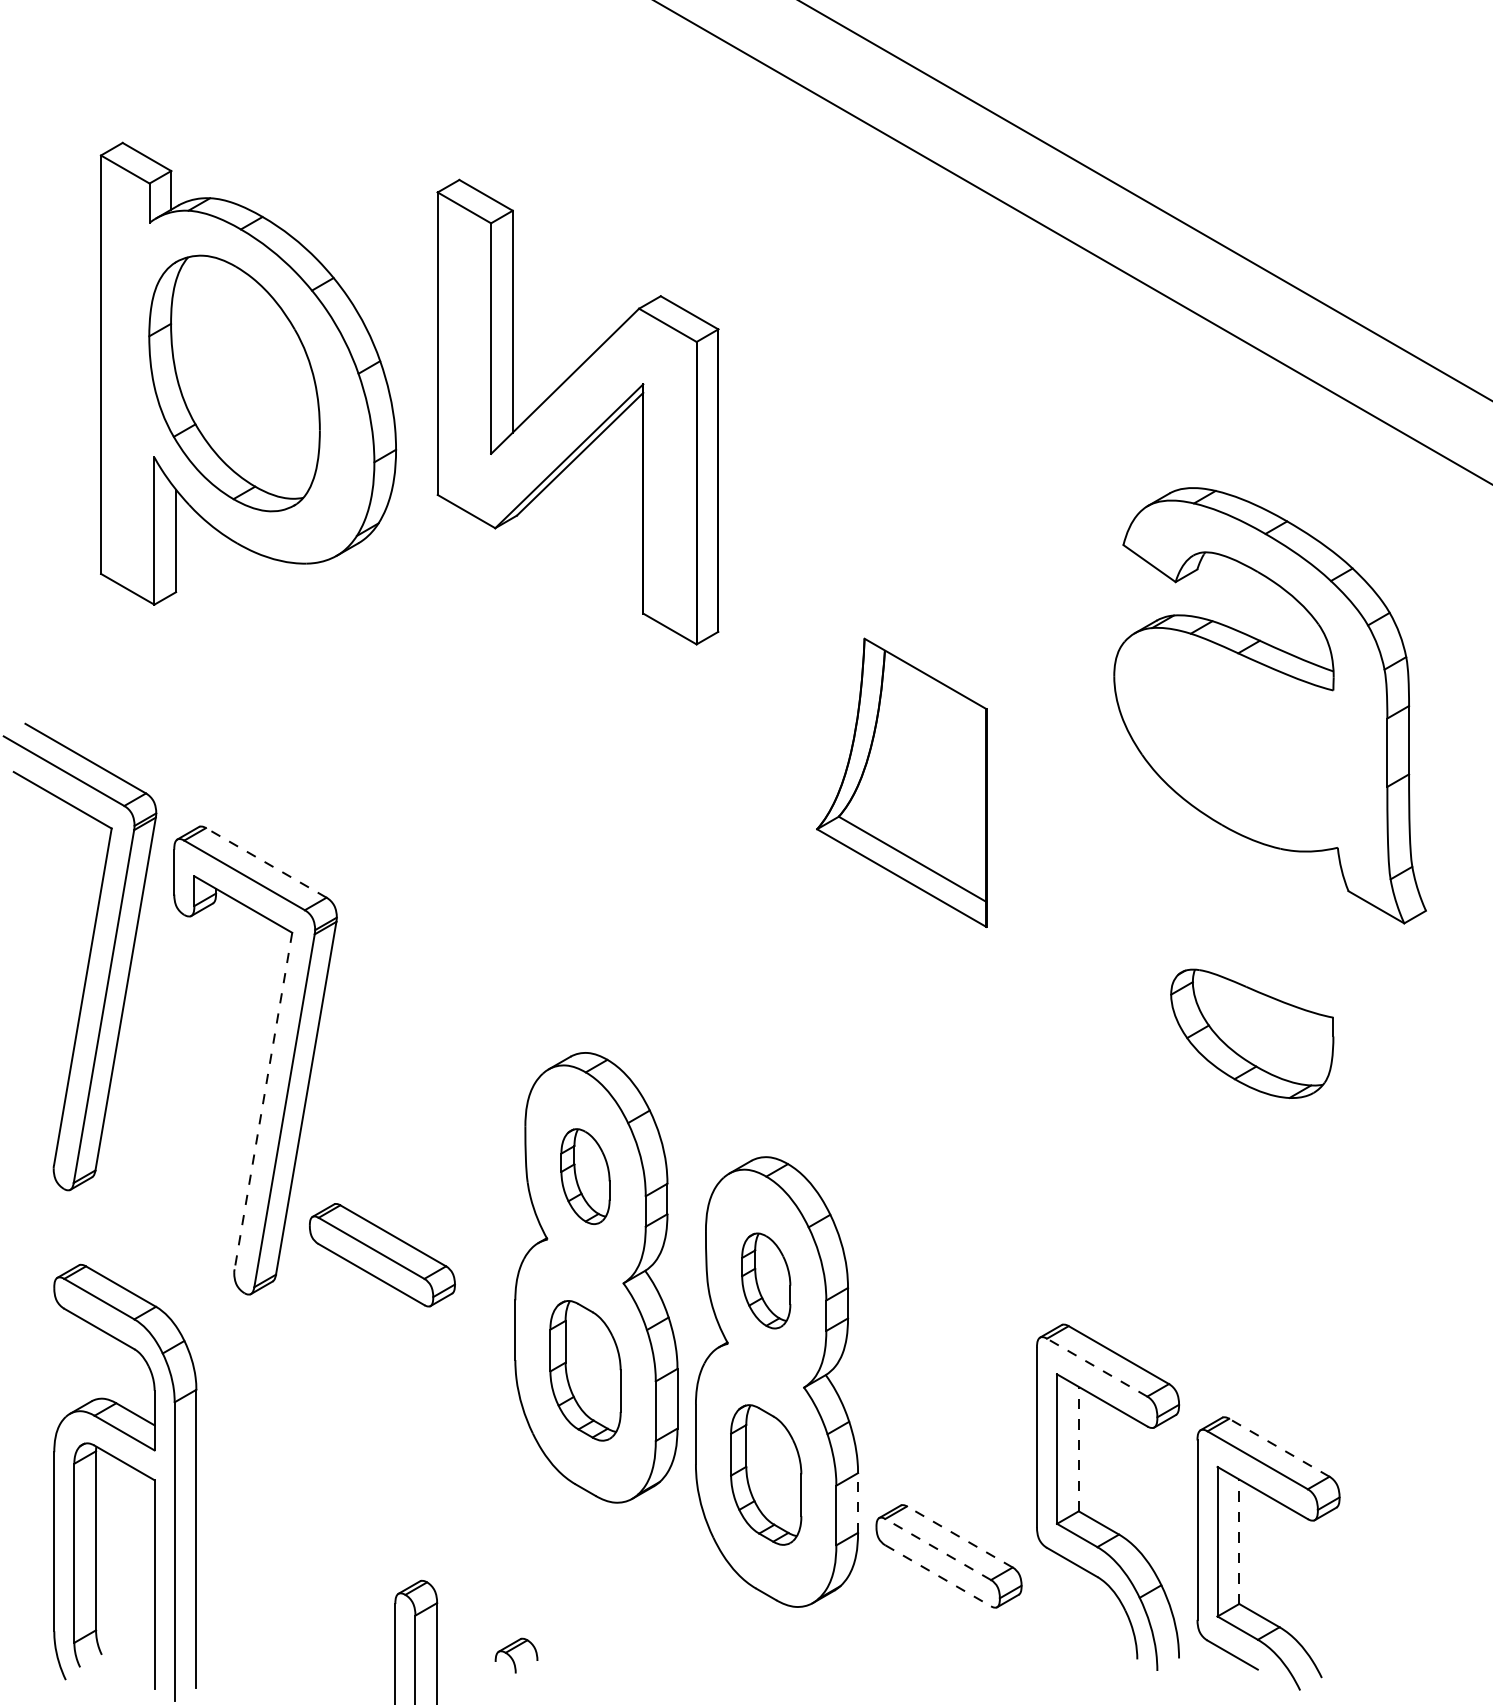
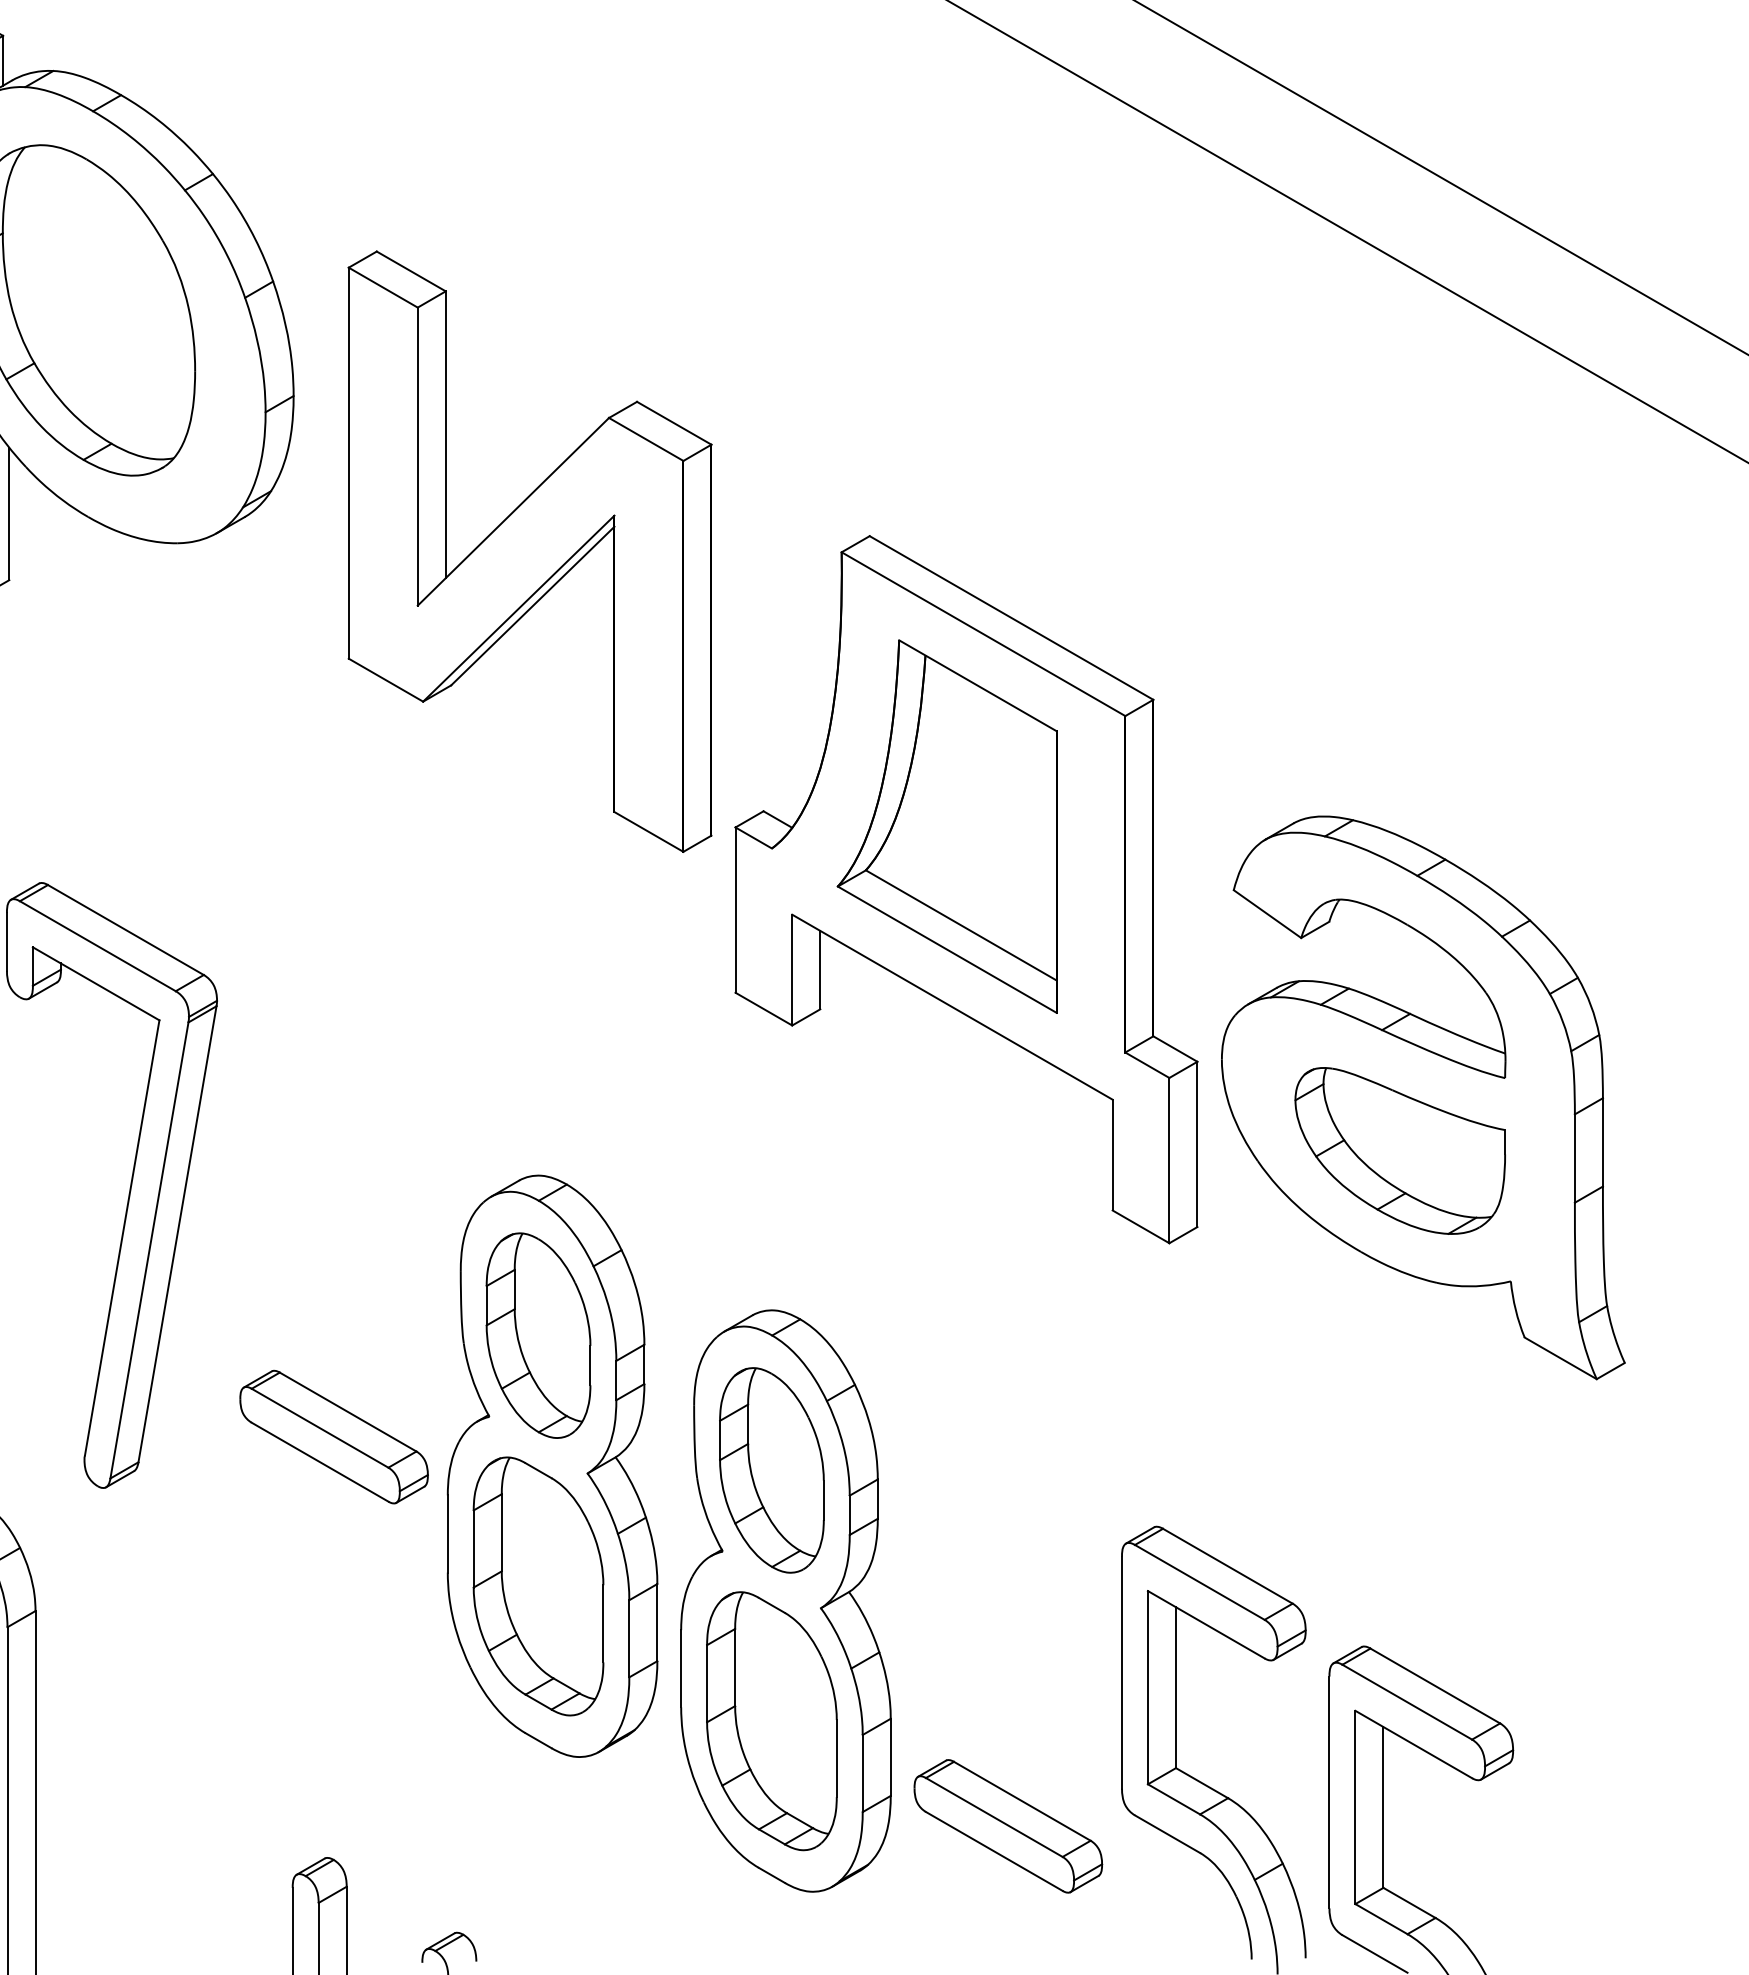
part: (577, 411) -> (529, 550), moved
part: (1269, 705) -> (1422, 1097), moved
part: (916, 831) -> (966, 889), added
line: (266, 862) -> (126, 929), dashed -> solid
line: (263, 1101) -> (122, 1238), dashed -> solid
part: (585, 1176) -> (538, 1335), size x1.67
part: (382, 1255) -> (334, 1437), moved
part: (766, 1280) -> (772, 1469), size x1.67
line: (1097, 1367) -> (1200, 1582), dashed -> solid
part: (585, 1370) -> (538, 1586), size x1.43
line: (1279, 1447) -> (1435, 1685), dashed -> solid
line: (1078, 1448) -> (1175, 1686), dashed -> solid
part: (766, 1474) -> (772, 1720), size x1.43
line: (858, 1502) -> (891, 1756), dashed -> solid
line: (959, 1536) -> (1021, 1800), dashed -> solid
line: (1239, 1541) -> (1383, 1807), dashed -> solid
line: (937, 1549) -> (993, 1817), dashed -> solid
line: (938, 1576) -> (994, 1852), dashed -> solid

